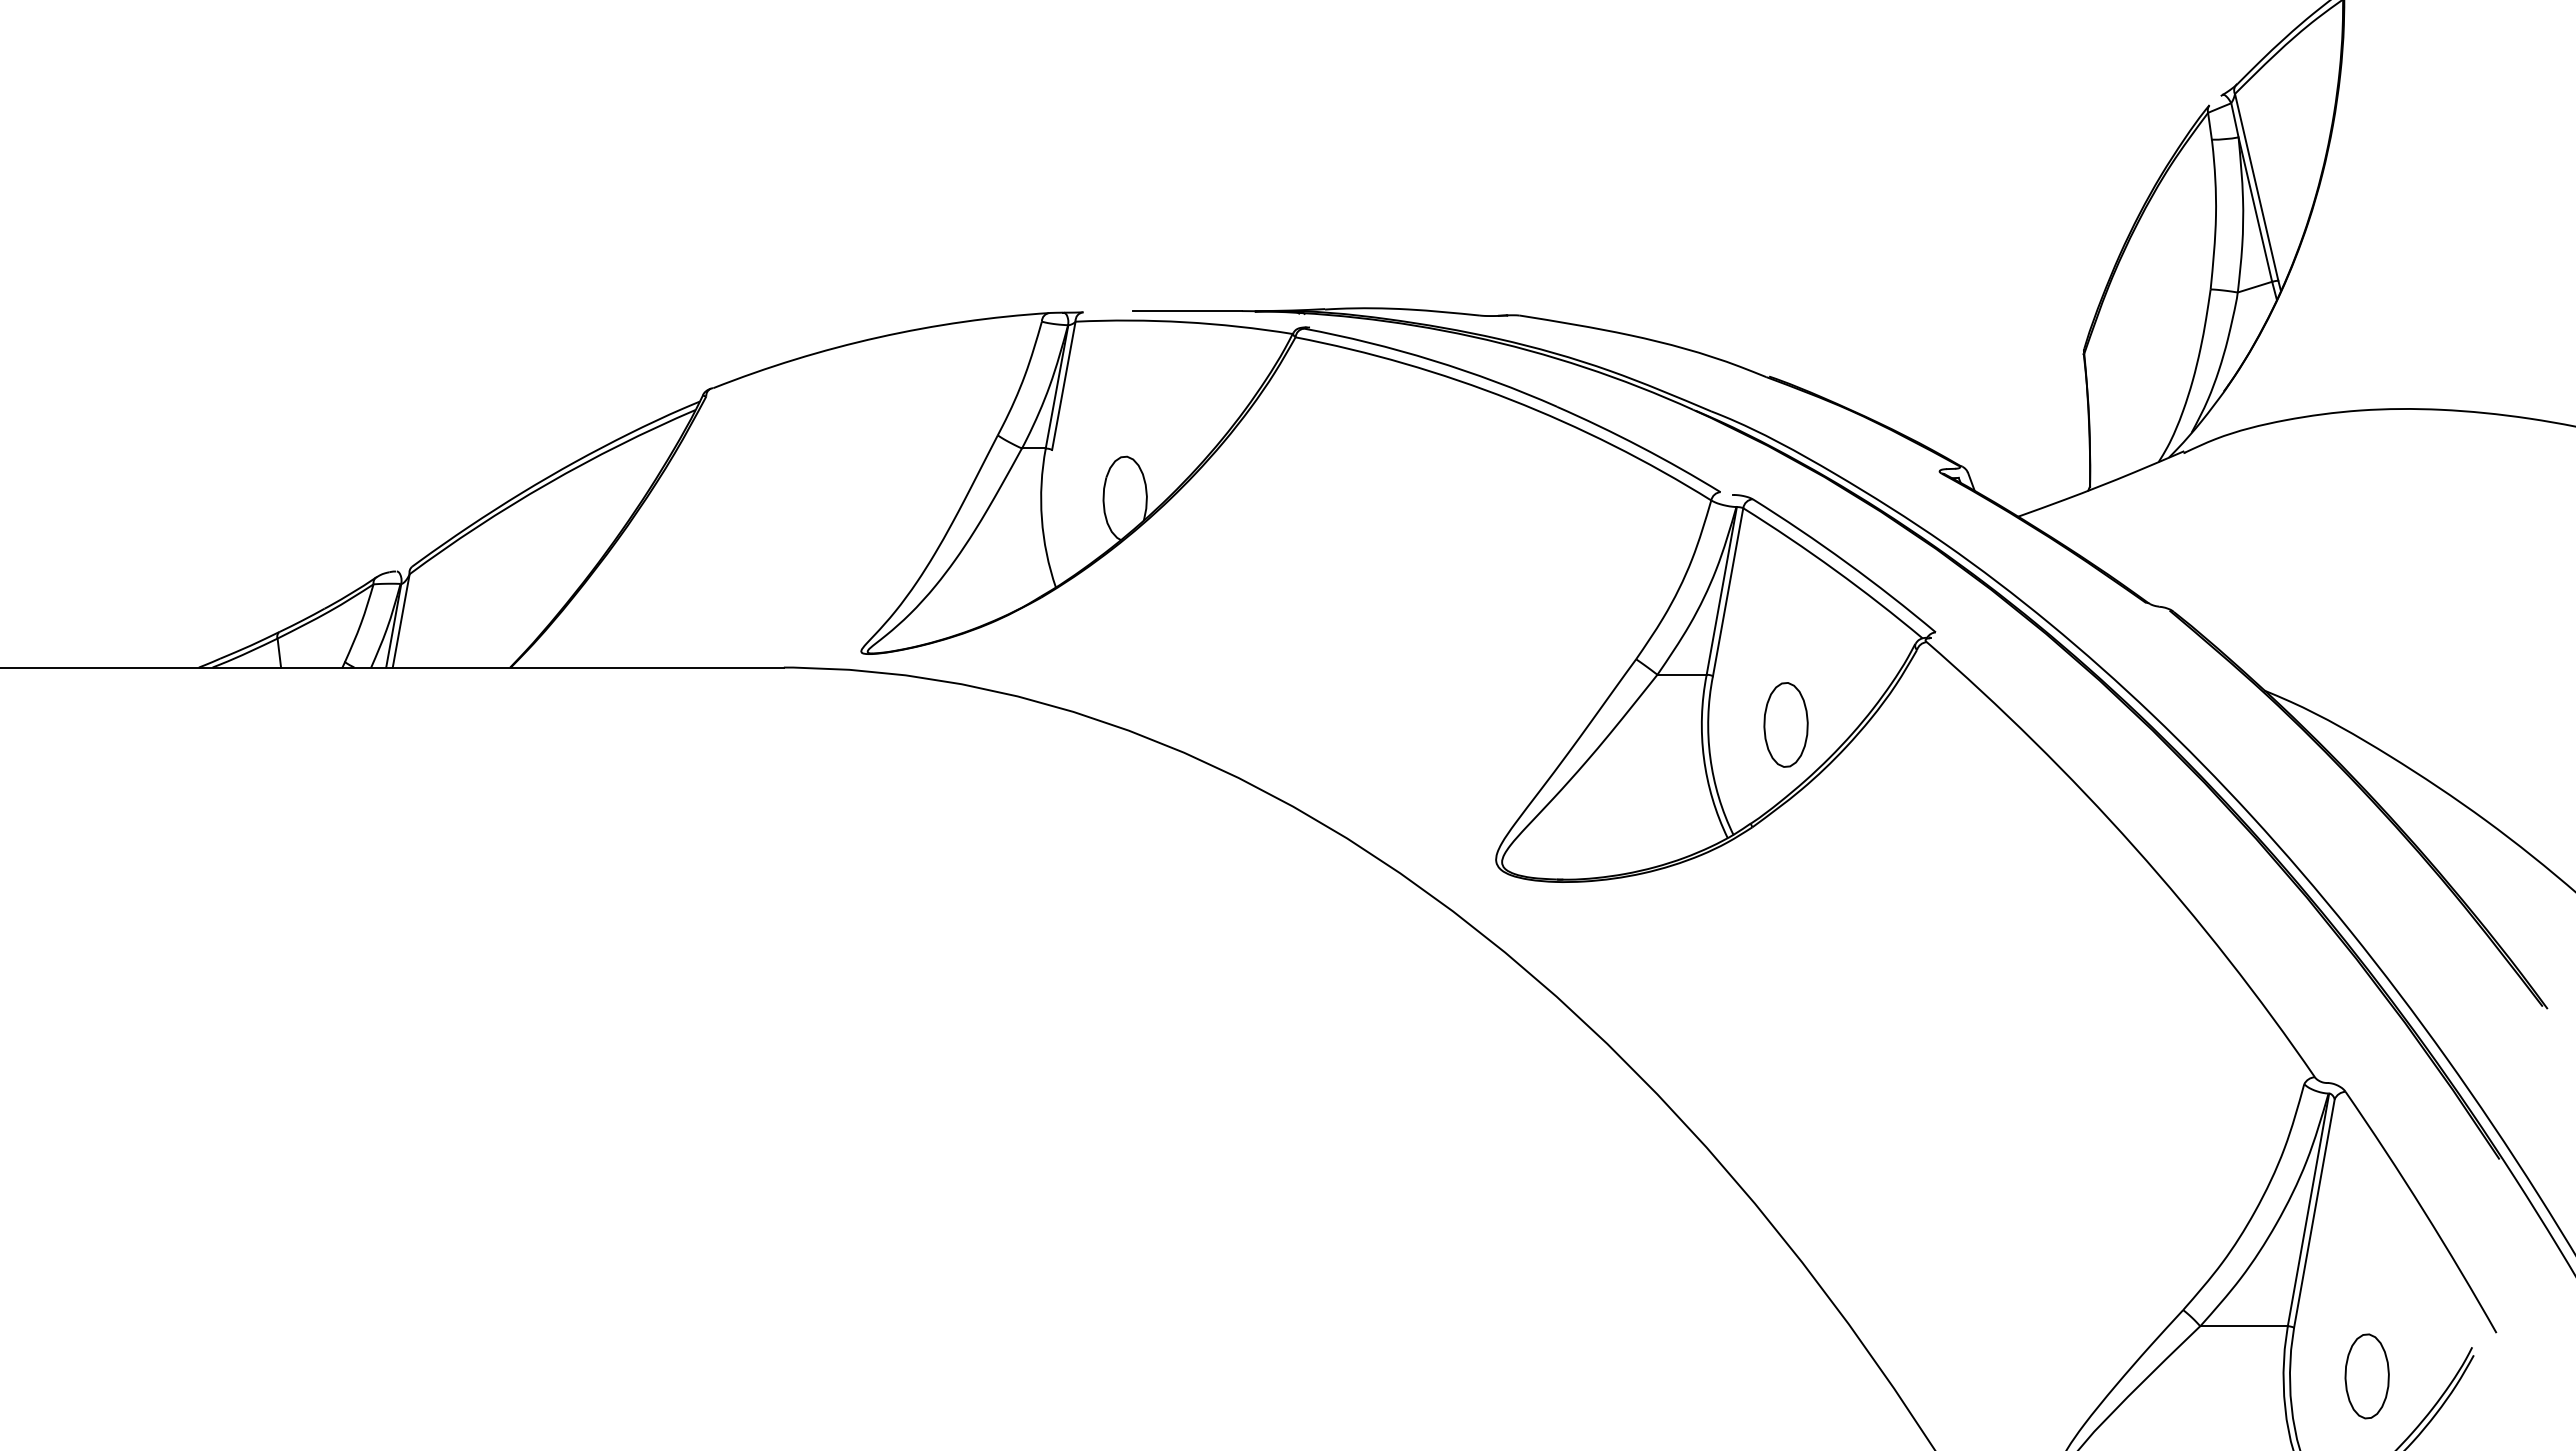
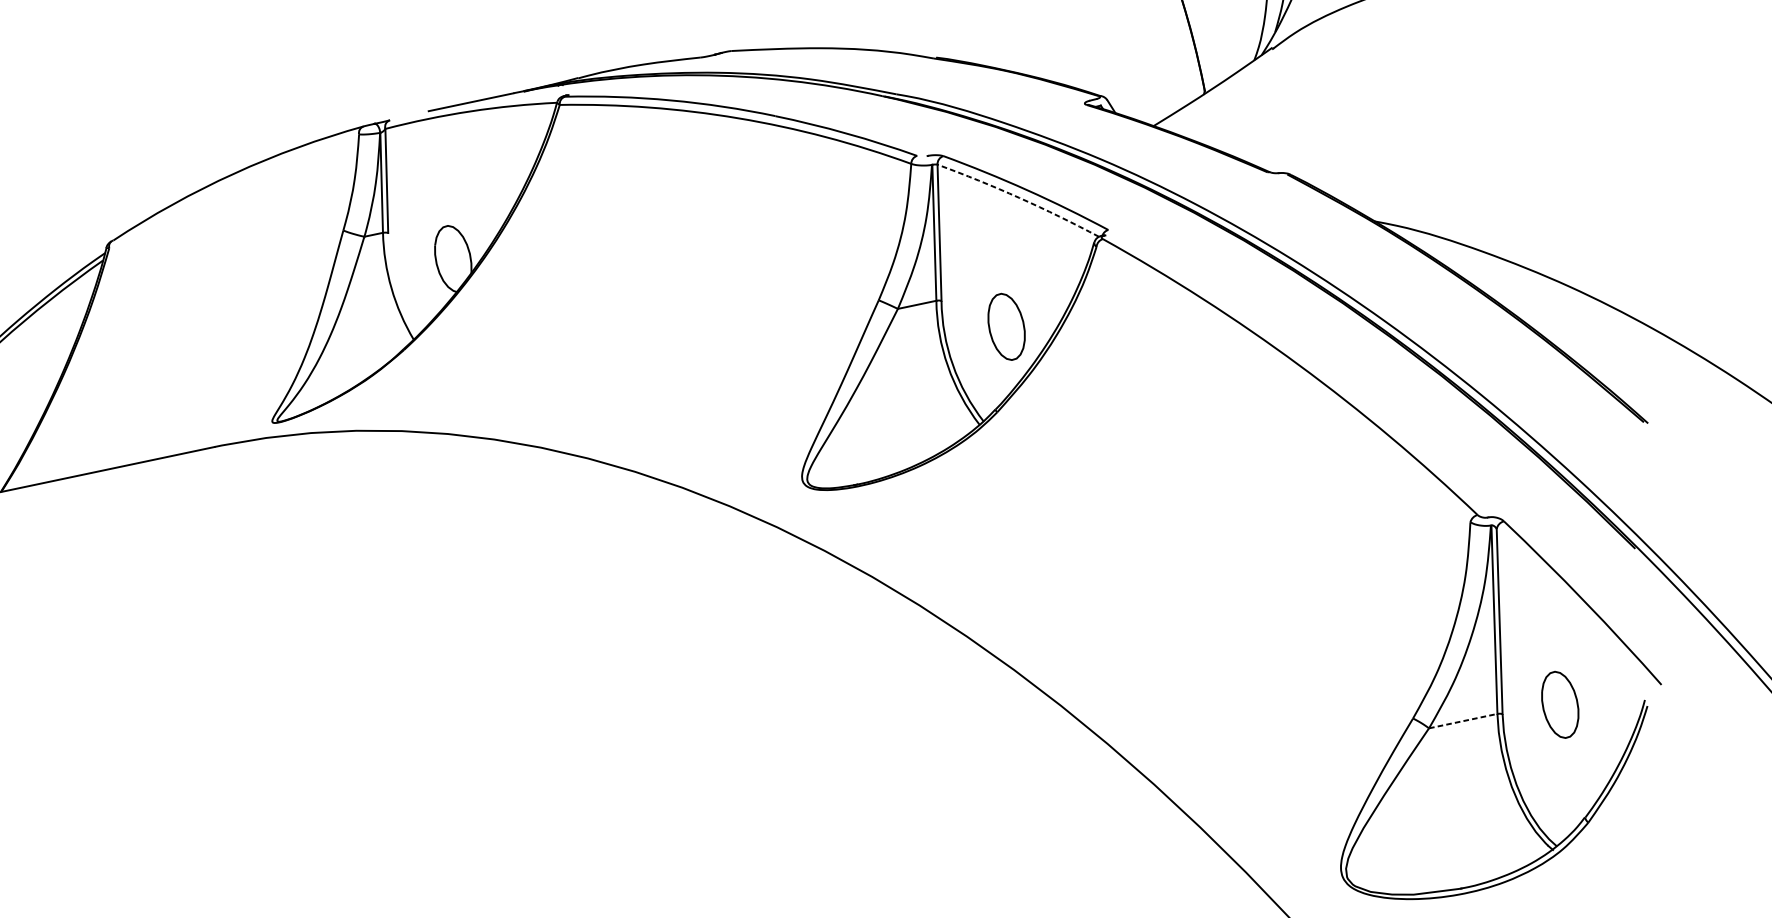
arc: (1835, 570) -> (1019, 198), solid -> dashed
line: (2244, 1326) -> (1463, 721), solid -> dashed
part: (2366, 1376) -> (1559, 705), moved

